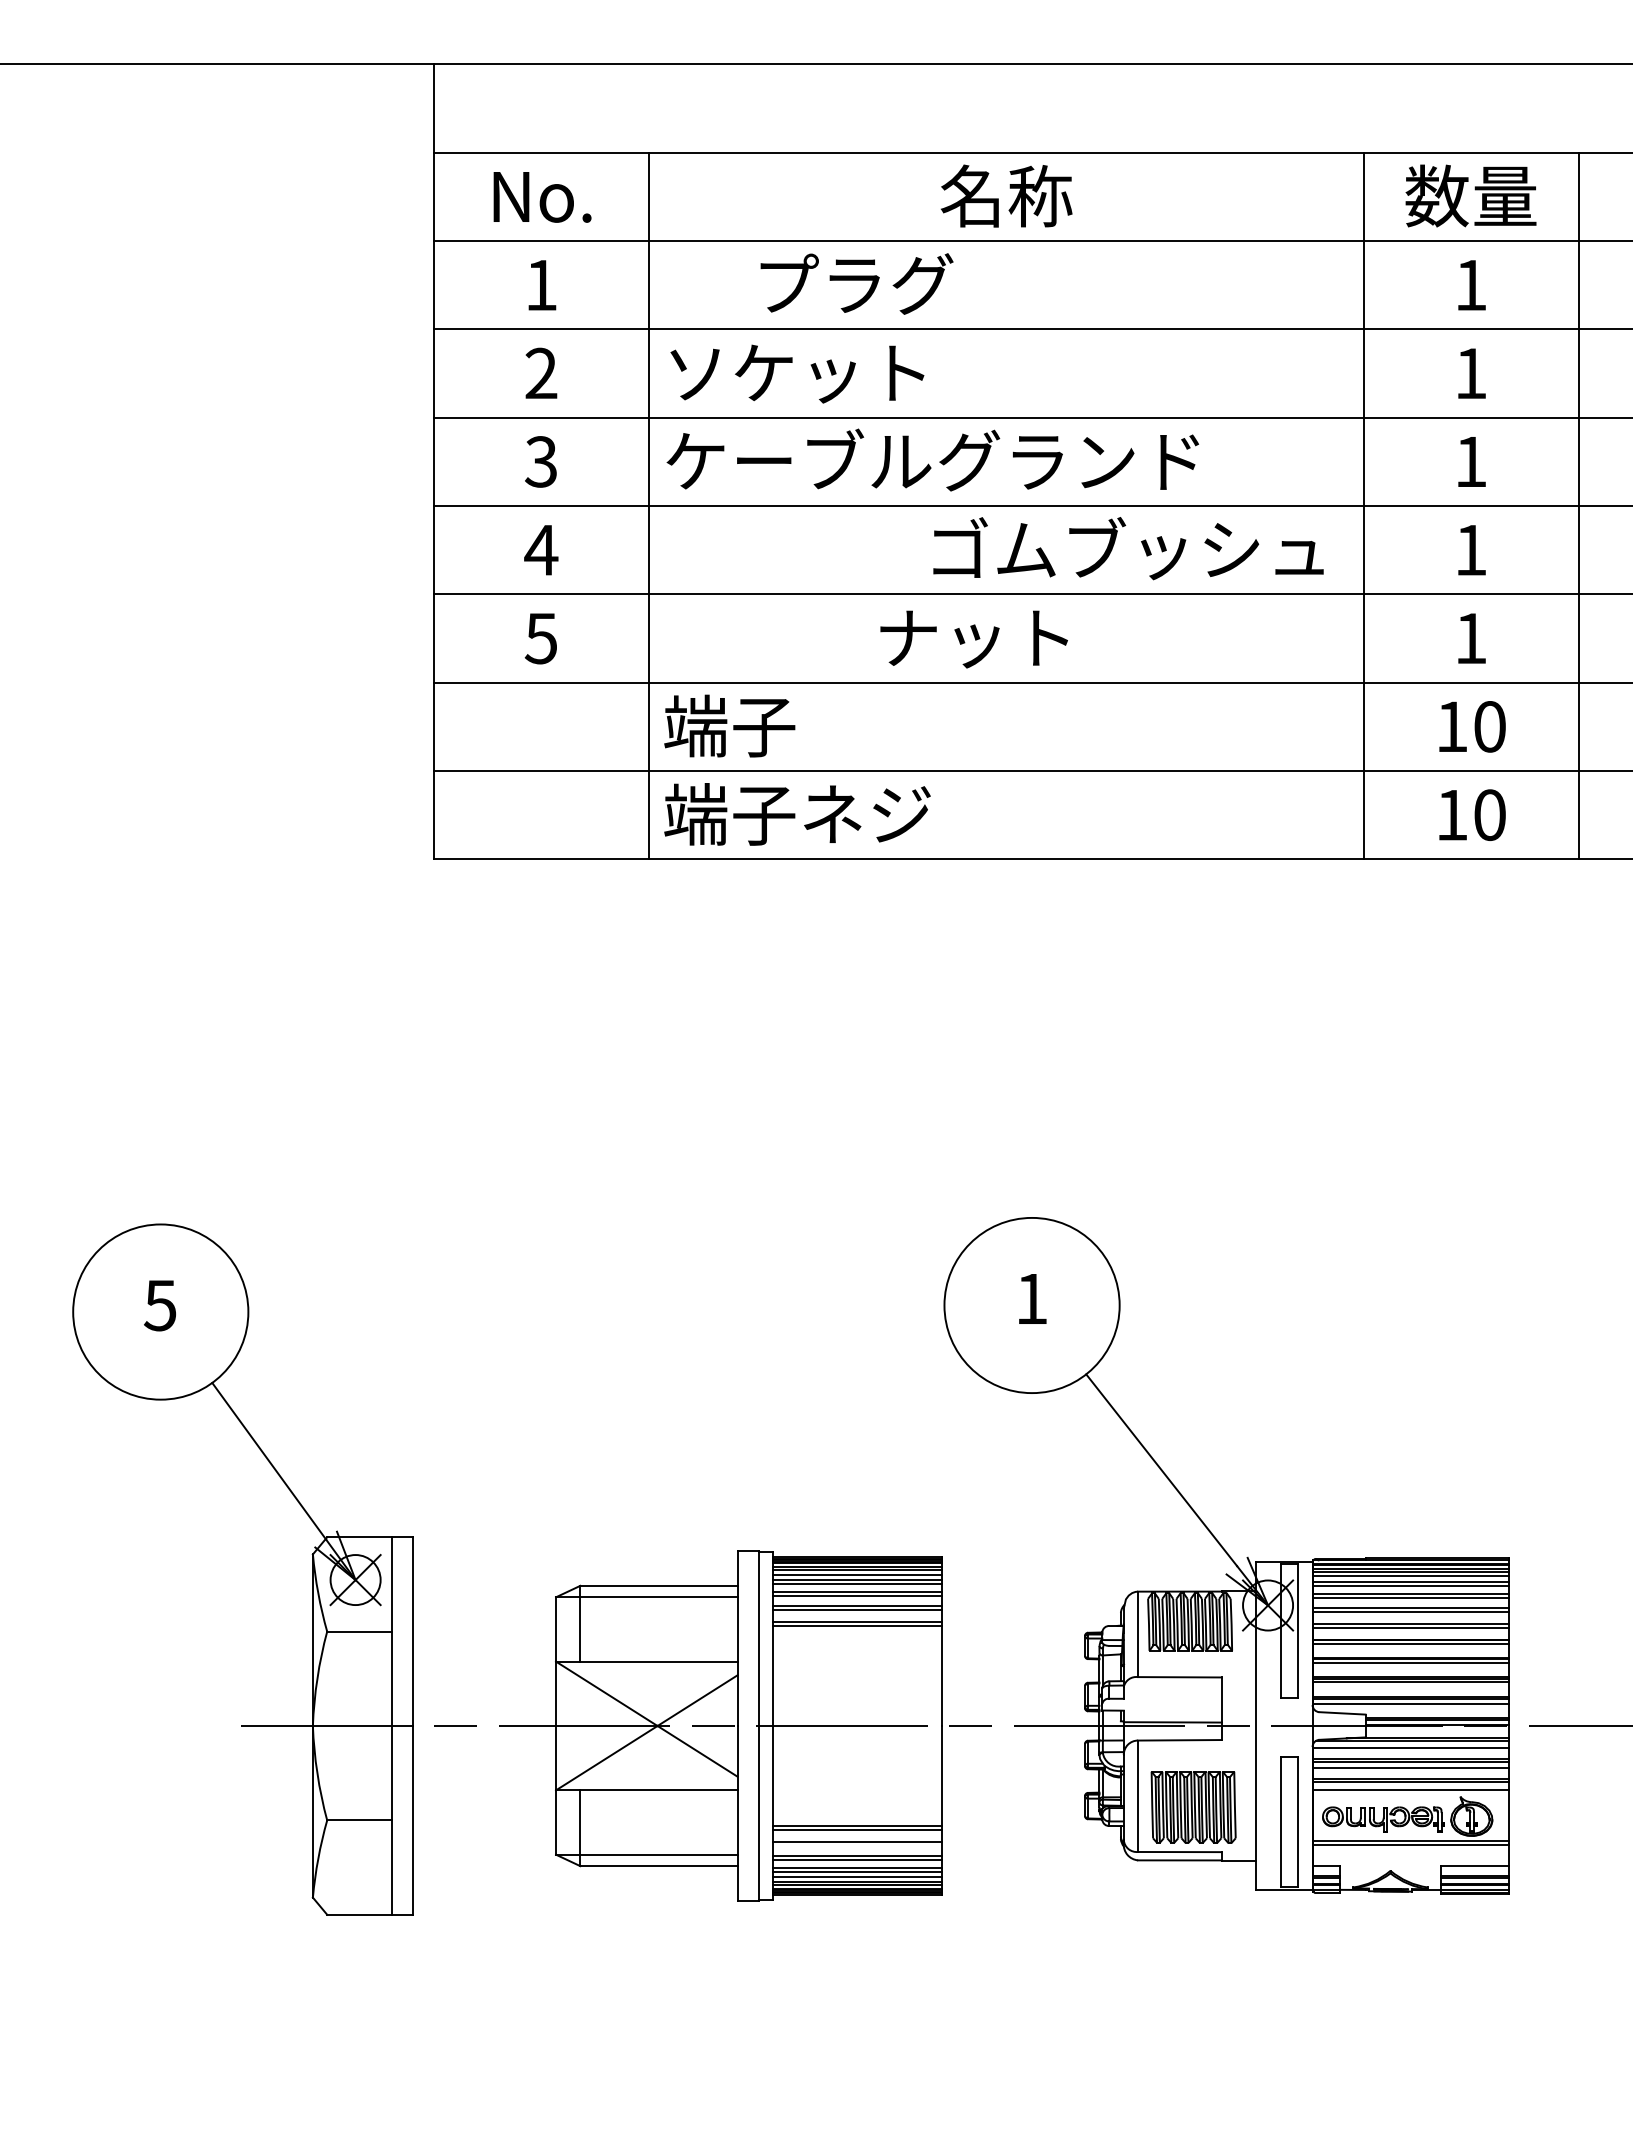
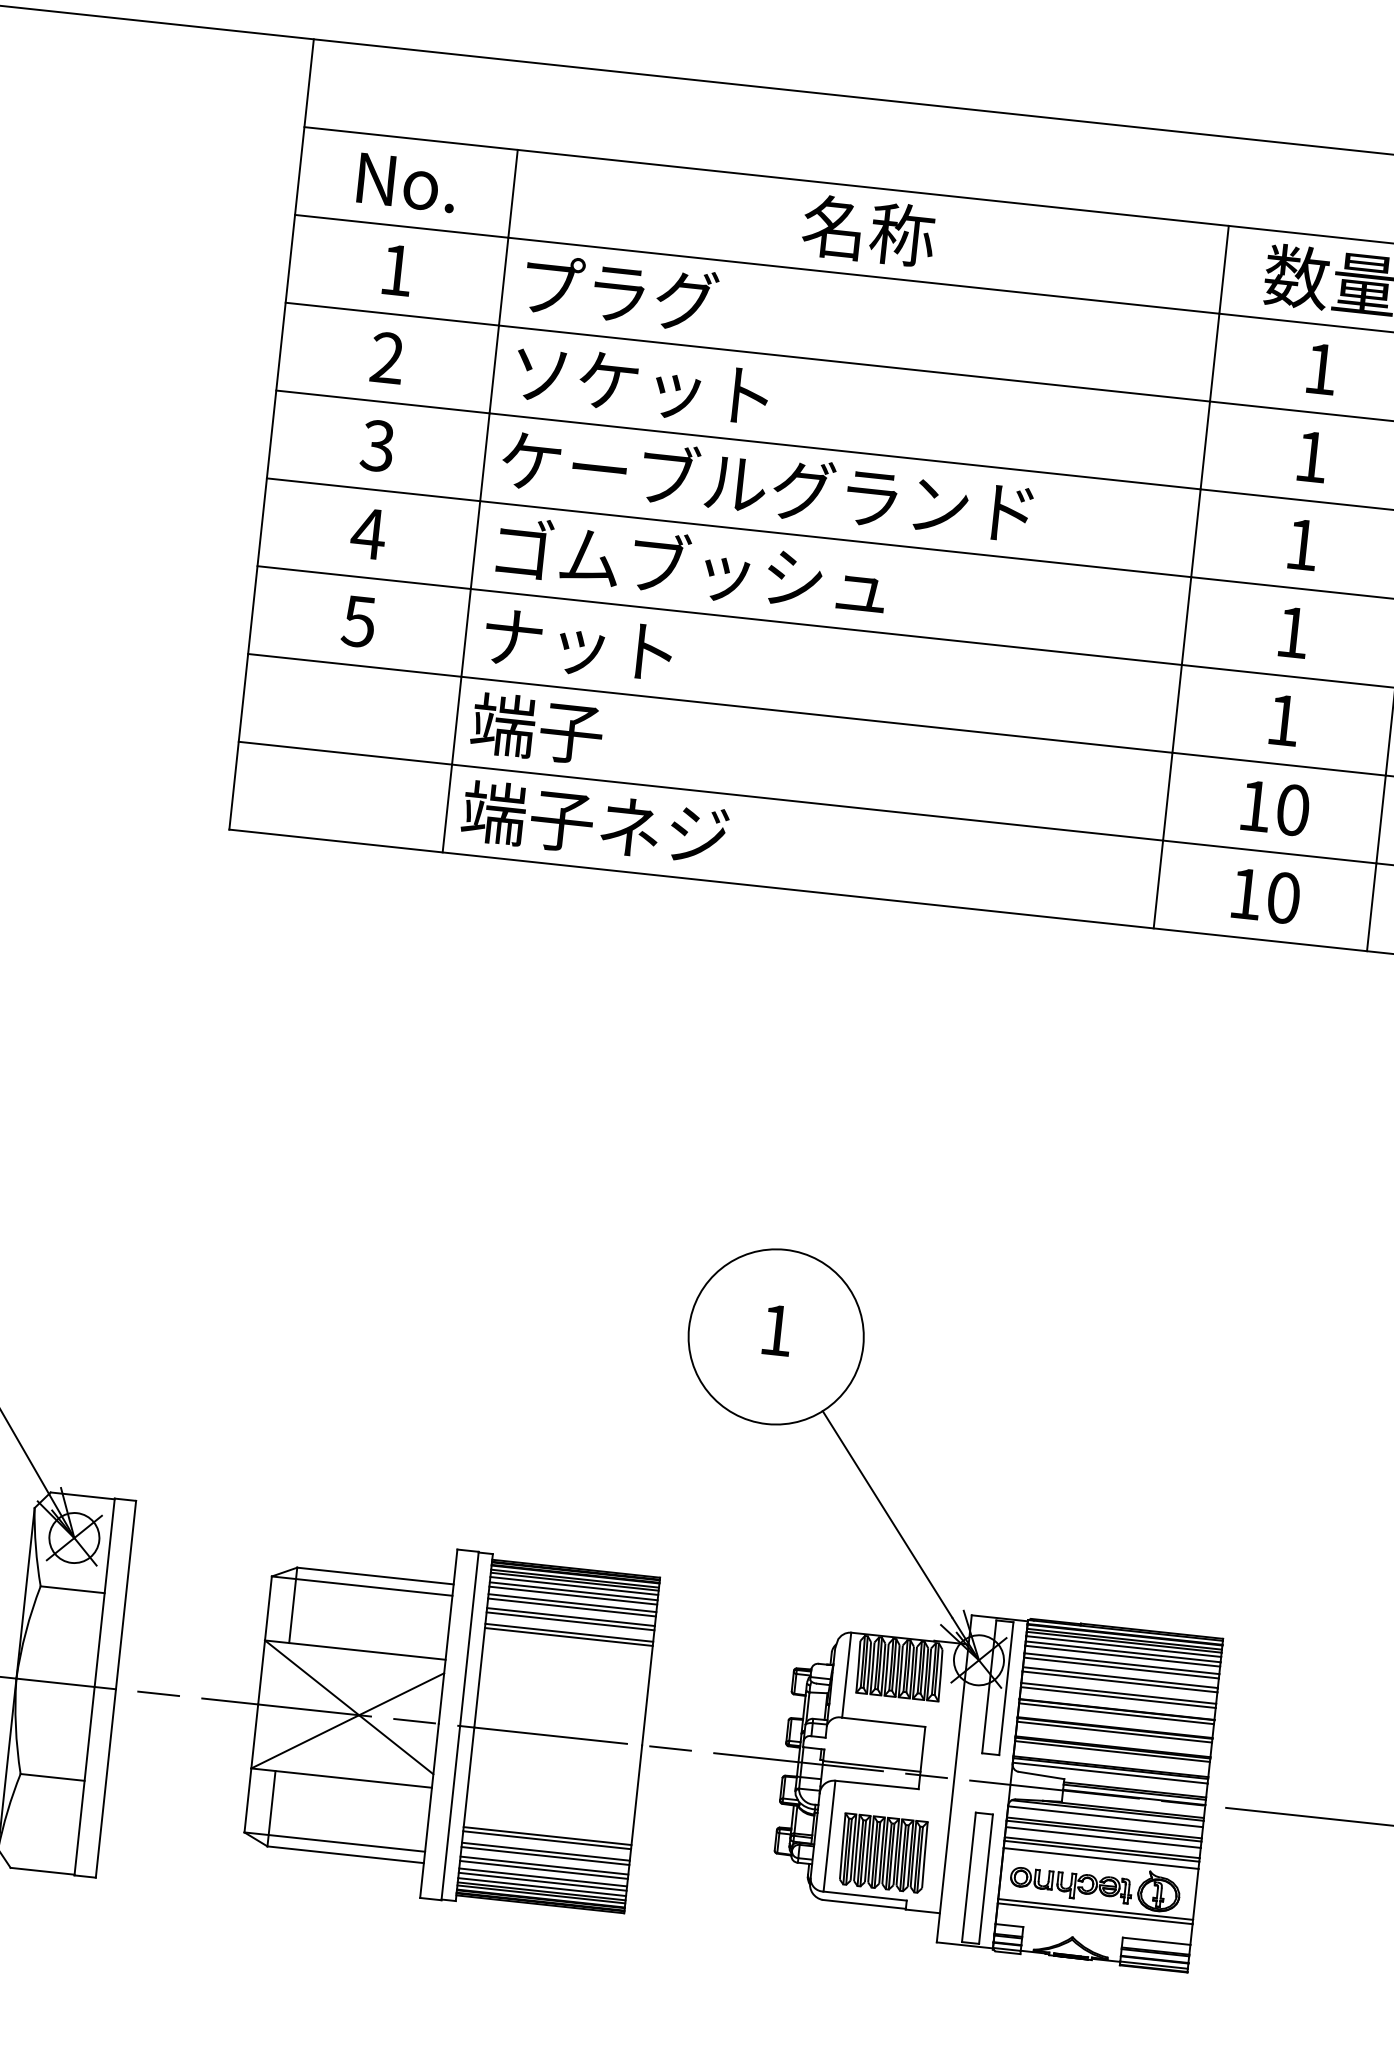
text: (856, 283) -> (620, 292), moved
text: (1128, 548) -> (692, 566), moved
text: (973, 639) -> (577, 645), moved
line: (857, 1846) -> (545, 1856), added

